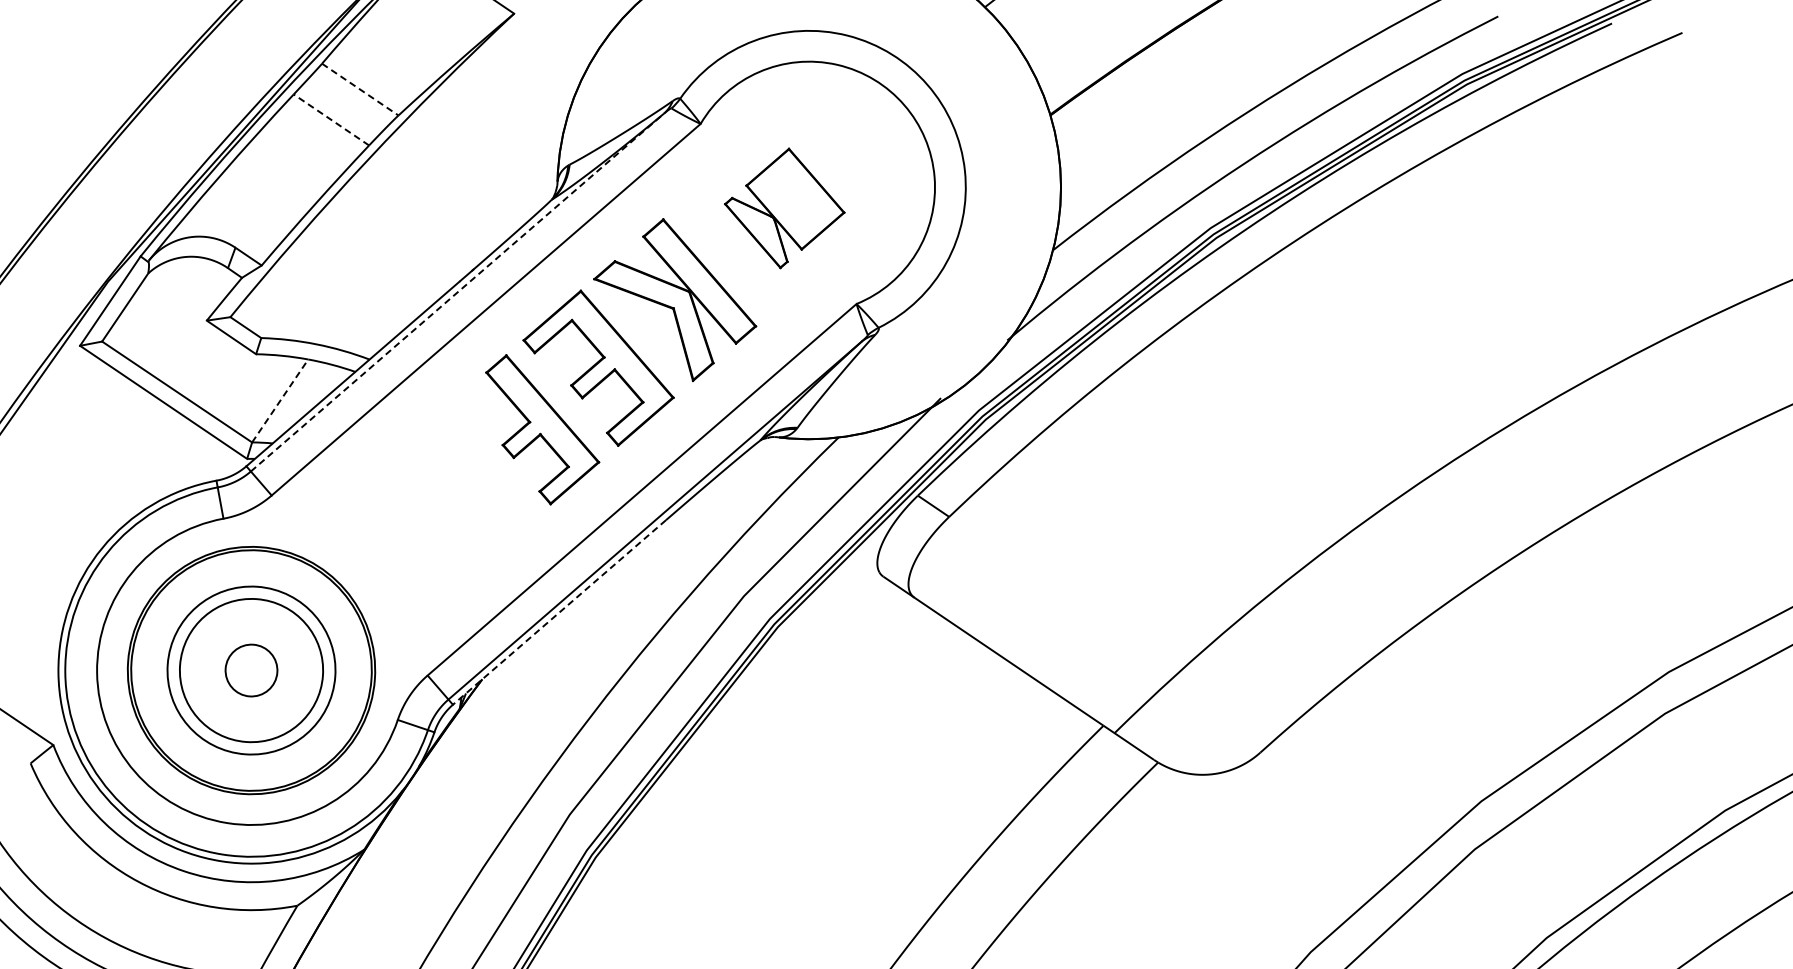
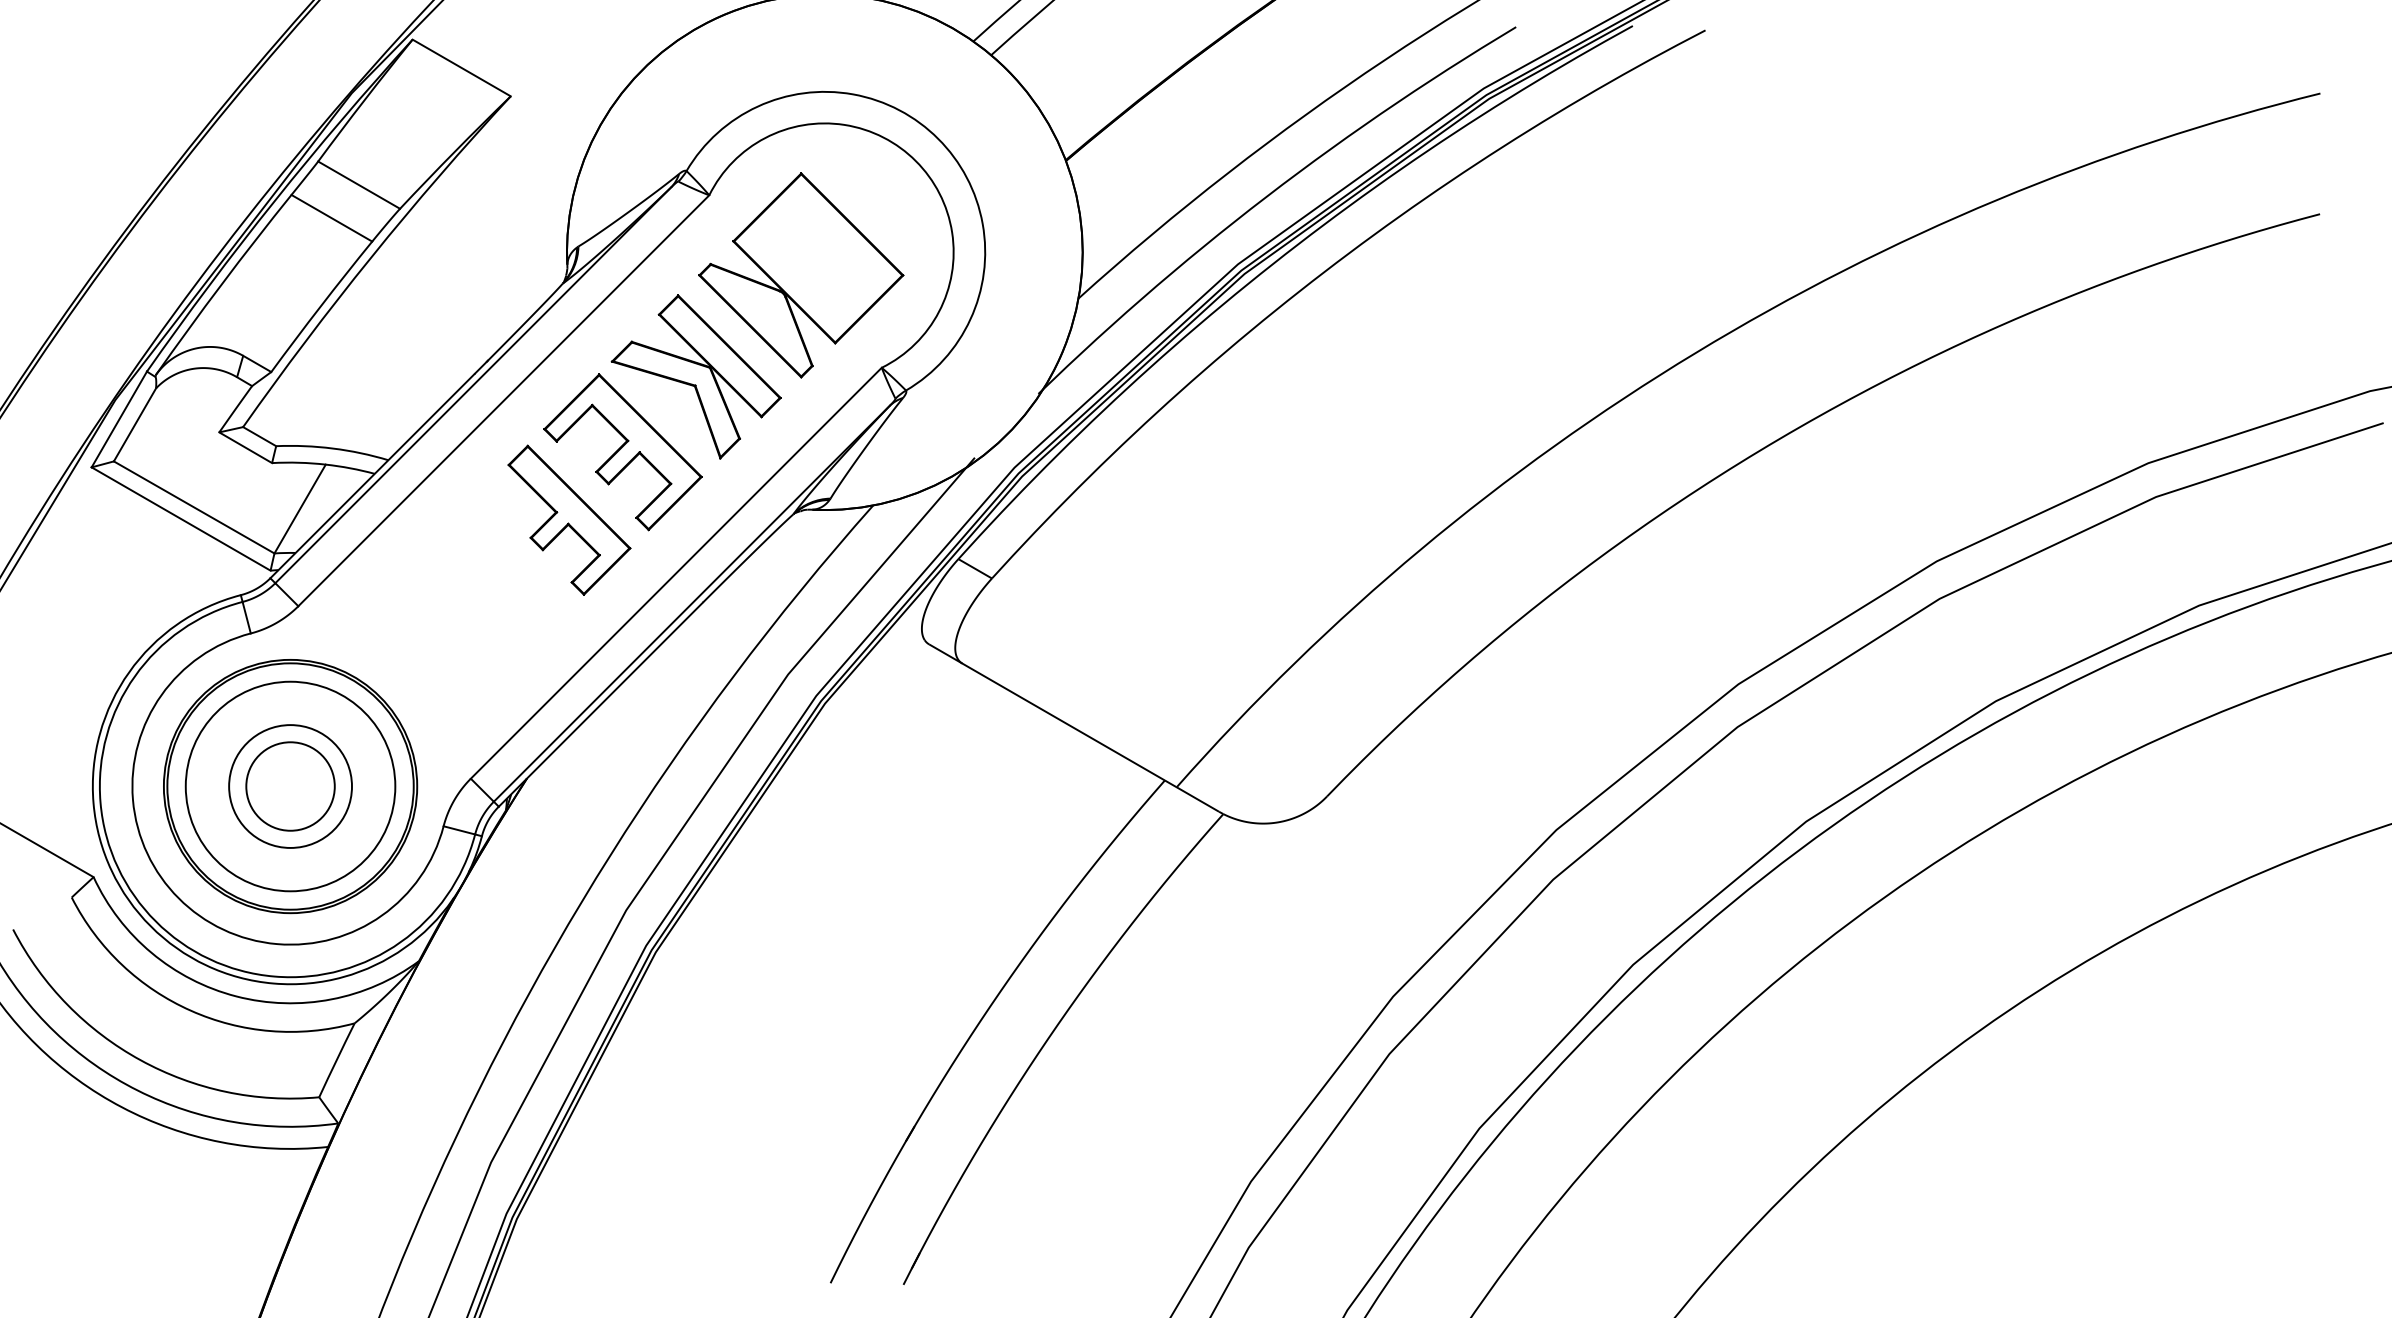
line: (360, 89) -> (359, 185), dashed -> solid
line: (331, 120) -> (331, 218), dashed -> solid
part: (784, 208) -> (801, 275), size x1.67
line: (457, 292) -> (473, 385), dashed -> solid
line: (280, 400) -> (300, 508), dashed -> solid
line: (559, 613) -> (600, 705), dashed -> solid
circle: (251, 670) -> (290, 786), size x0.71
circle: (251, 670) -> (290, 786), size x1.43
circle: (251, 670) -> (290, 786), size x1.67

